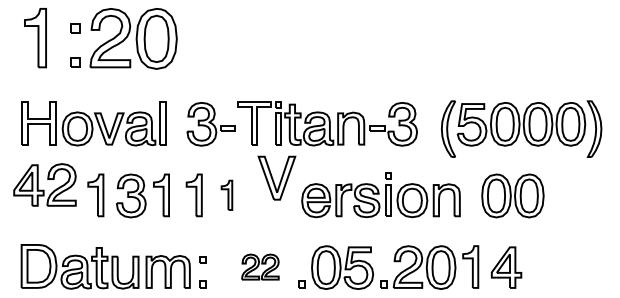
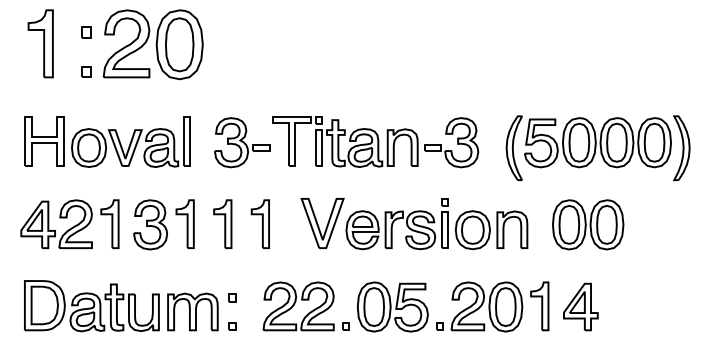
part: (276, 178) -> (322, 223), moved
part: (44, 184) -> (56, 223), moved
part: (226, 194) -> (259, 223), size x1.43
part: (260, 267) -> (298, 306), size x1.67

